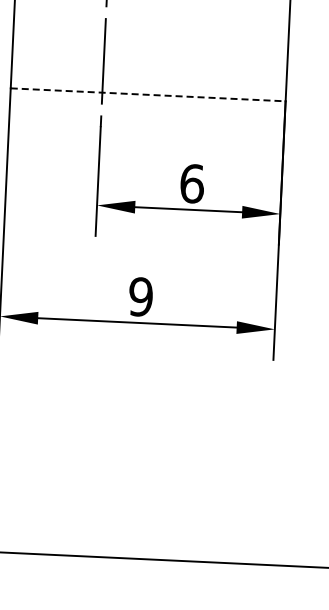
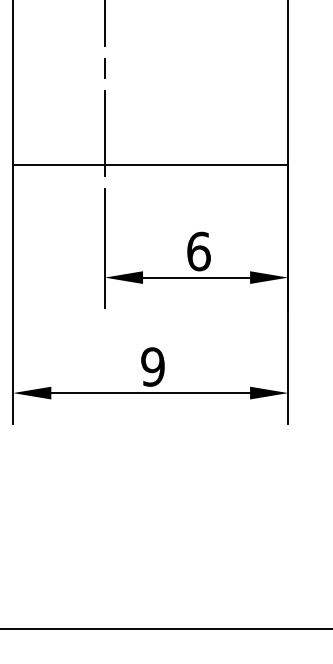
line: (148, 94) -> (150, 164), dashed -> solid

